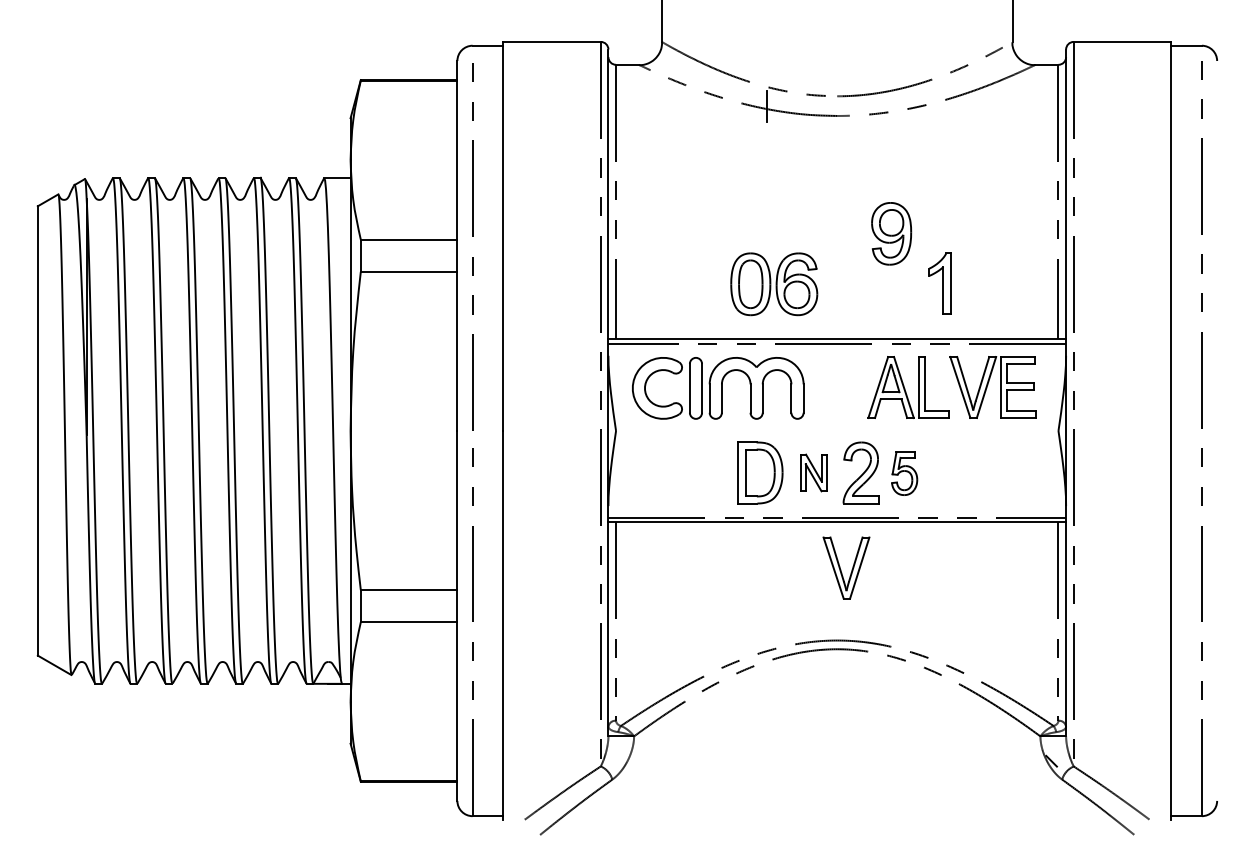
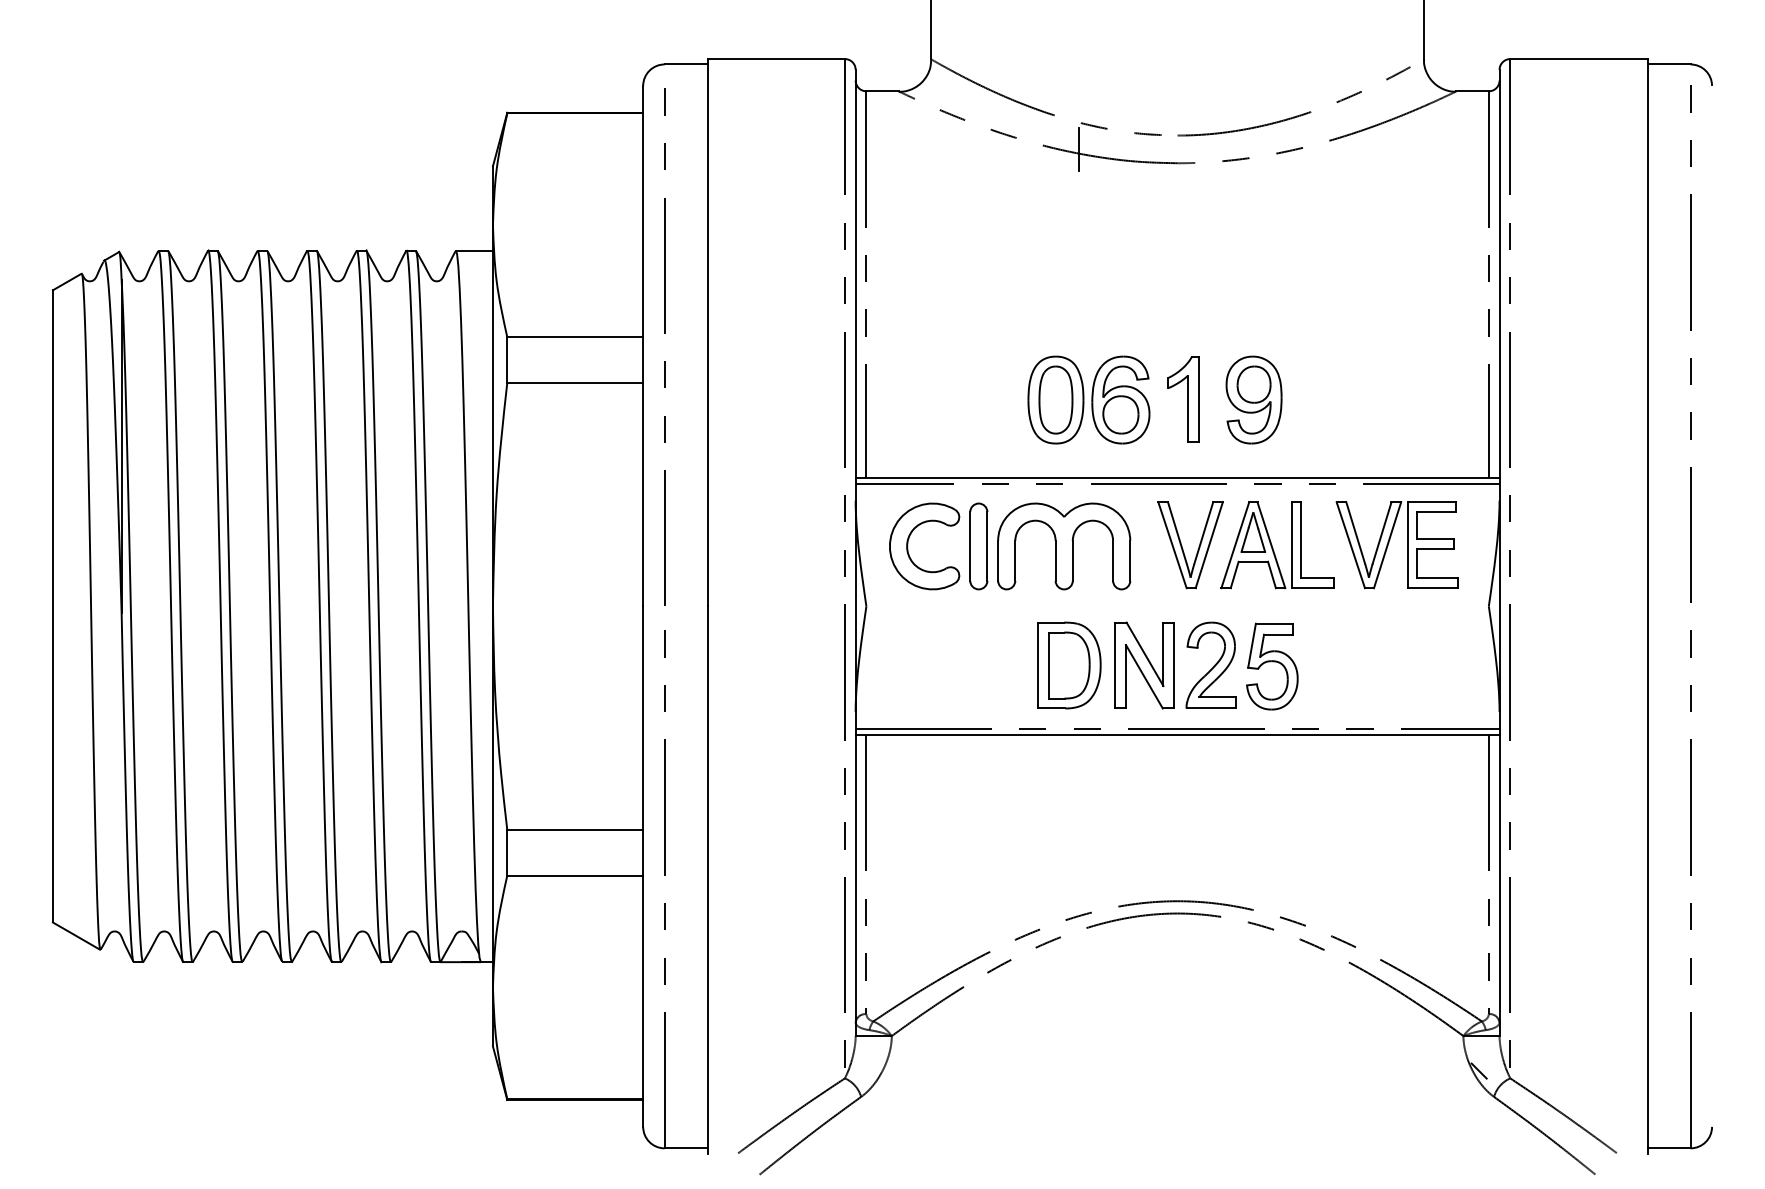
part: (891, 233) -> (1253, 399), moved
part: (940, 283) -> (1183, 399), moved
part: (813, 472) -> (1144, 665), size x1.67
part: (904, 473) -> (1272, 666), size x1.43
part: (841, 570) -> (1183, 548), moved

